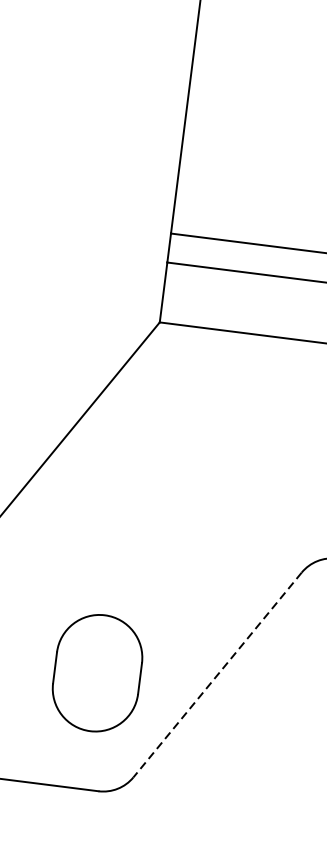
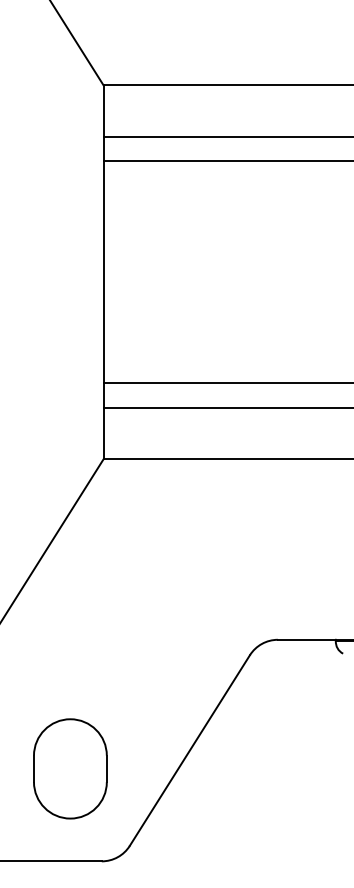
part: (97, 672) -> (70, 768), moved
line: (217, 674) -> (189, 750), dashed -> solid

